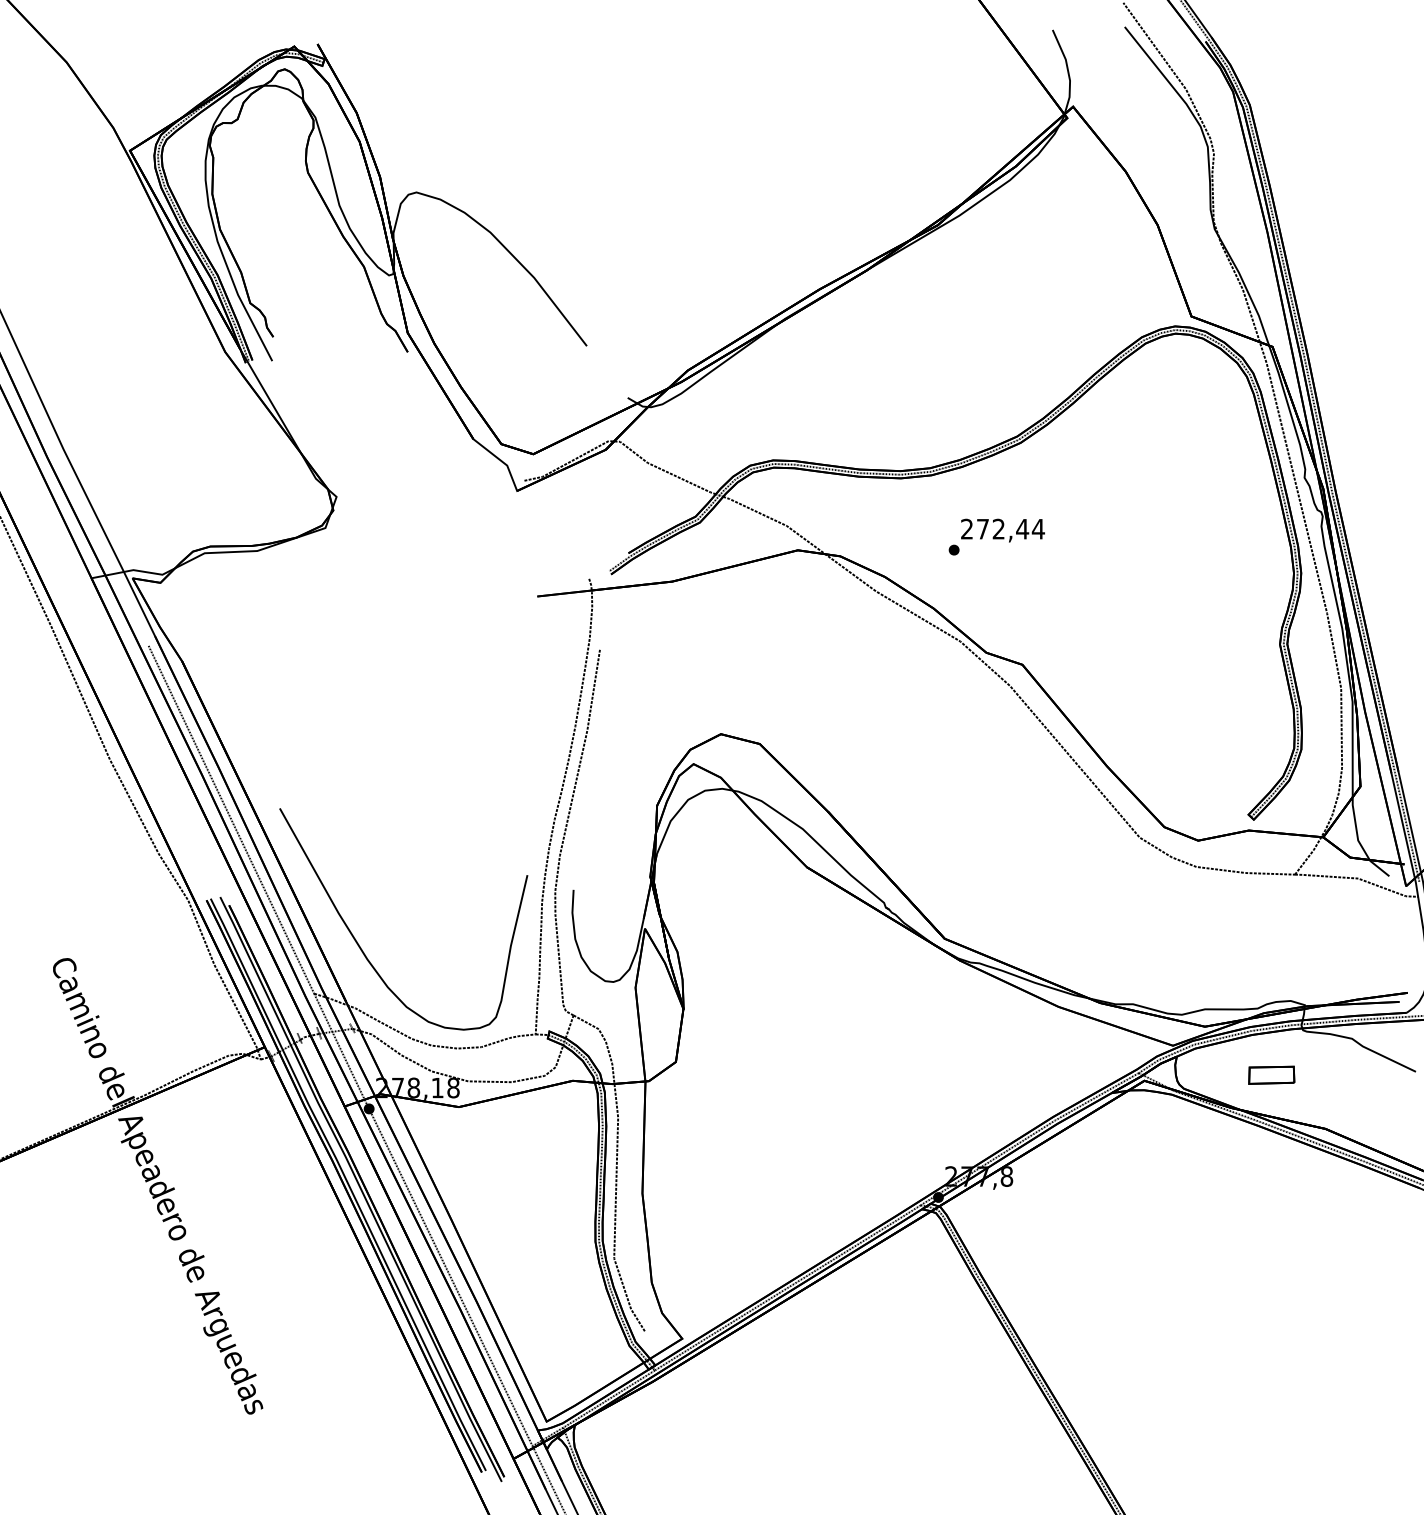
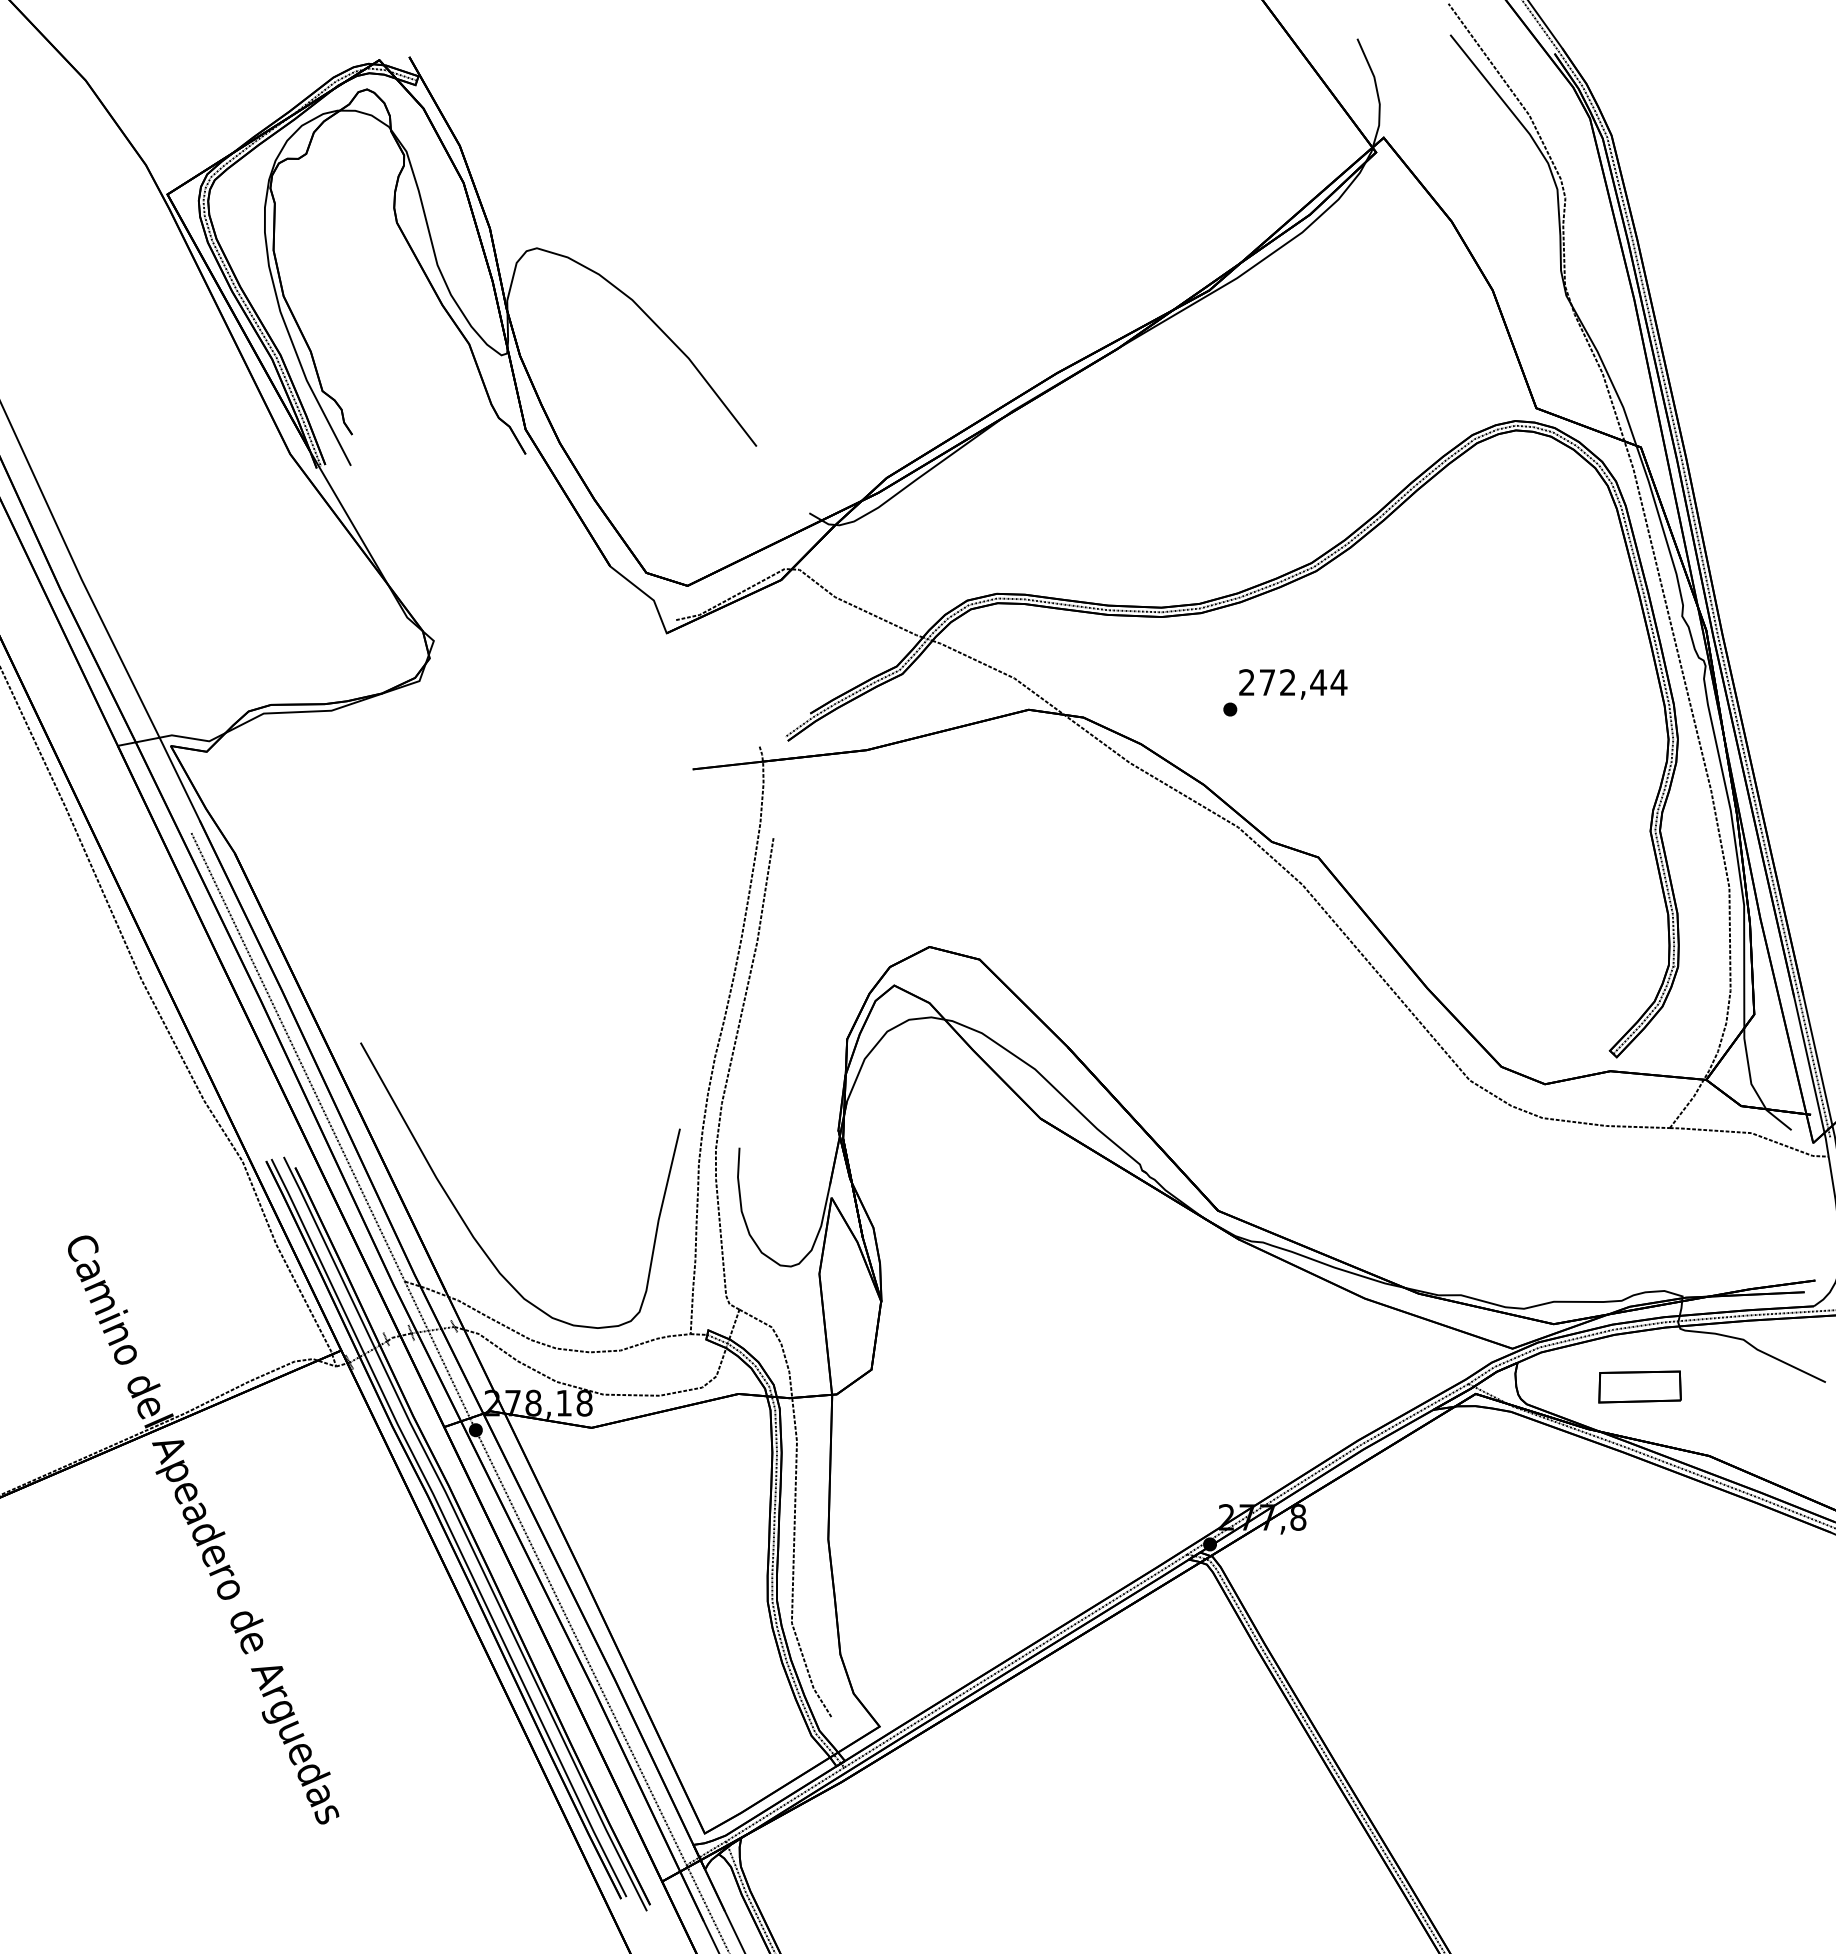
part: (1271, 1075) -> (1639, 1386), size x1.4

